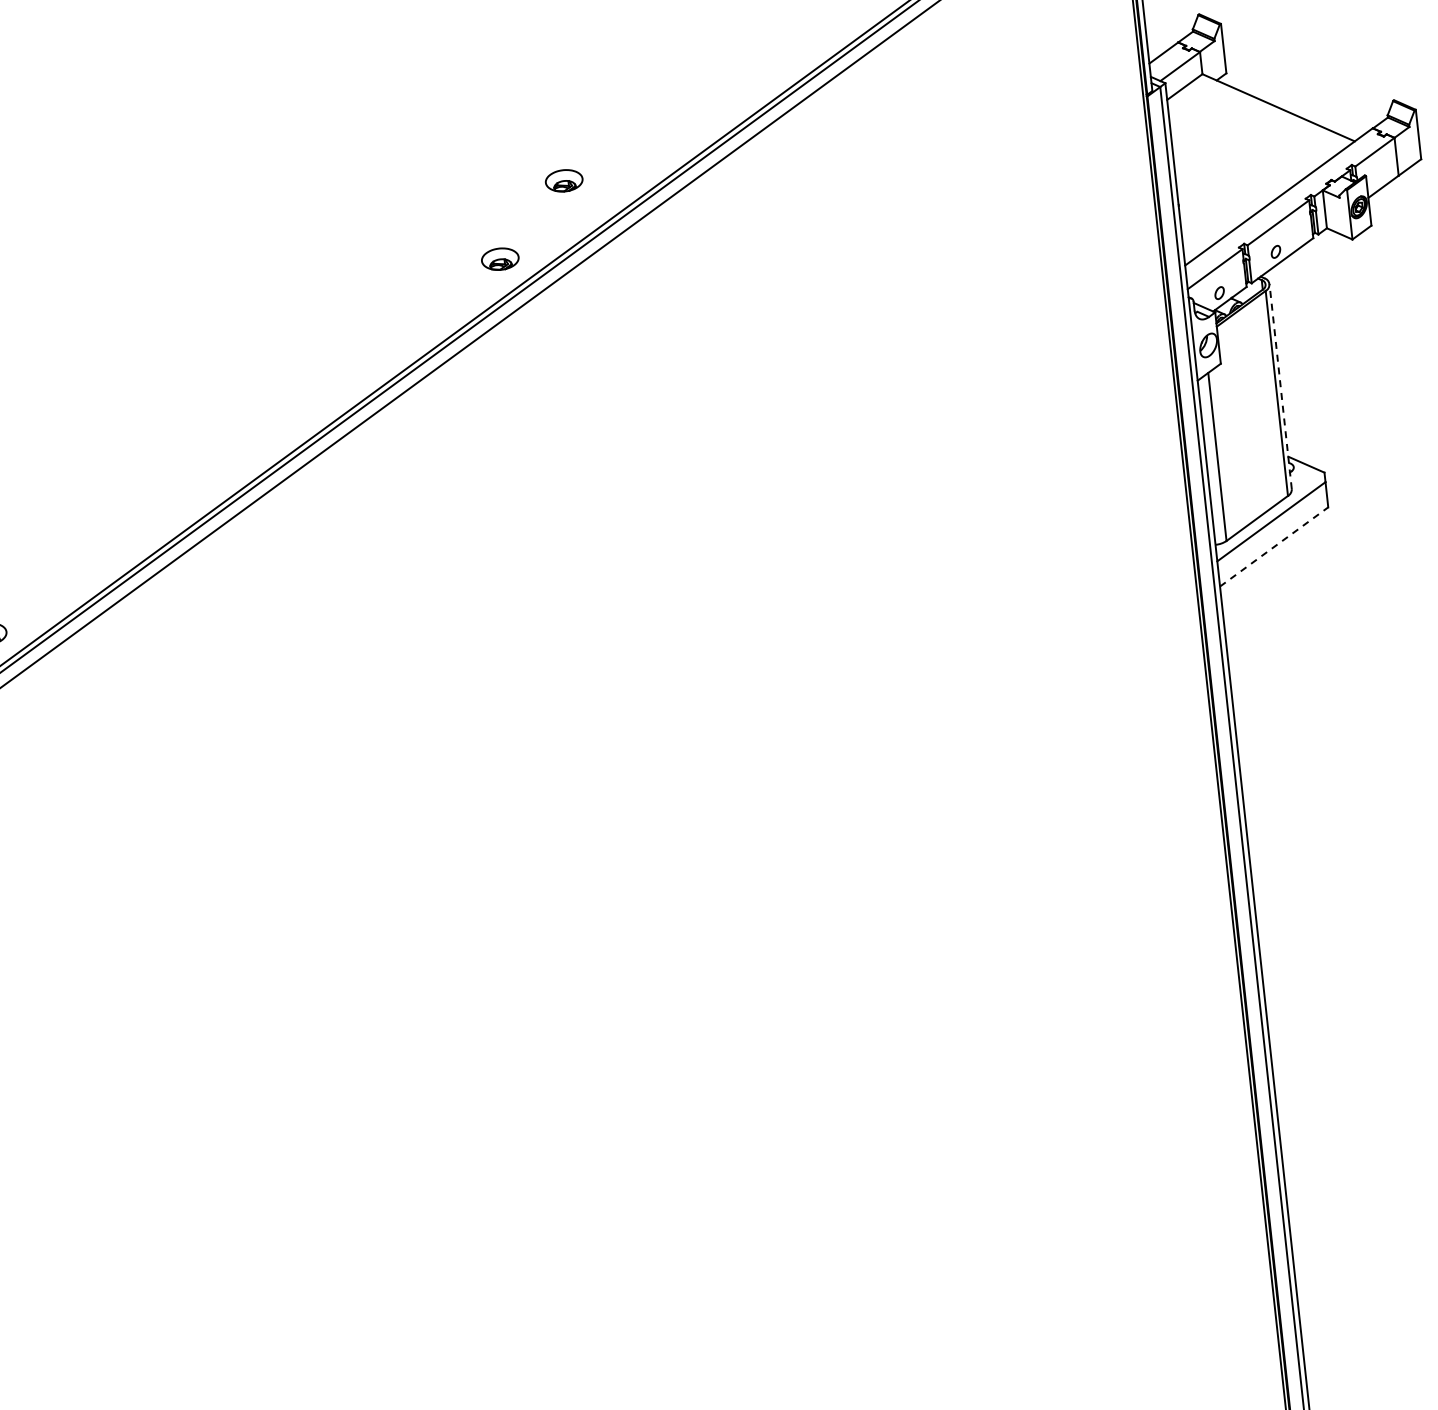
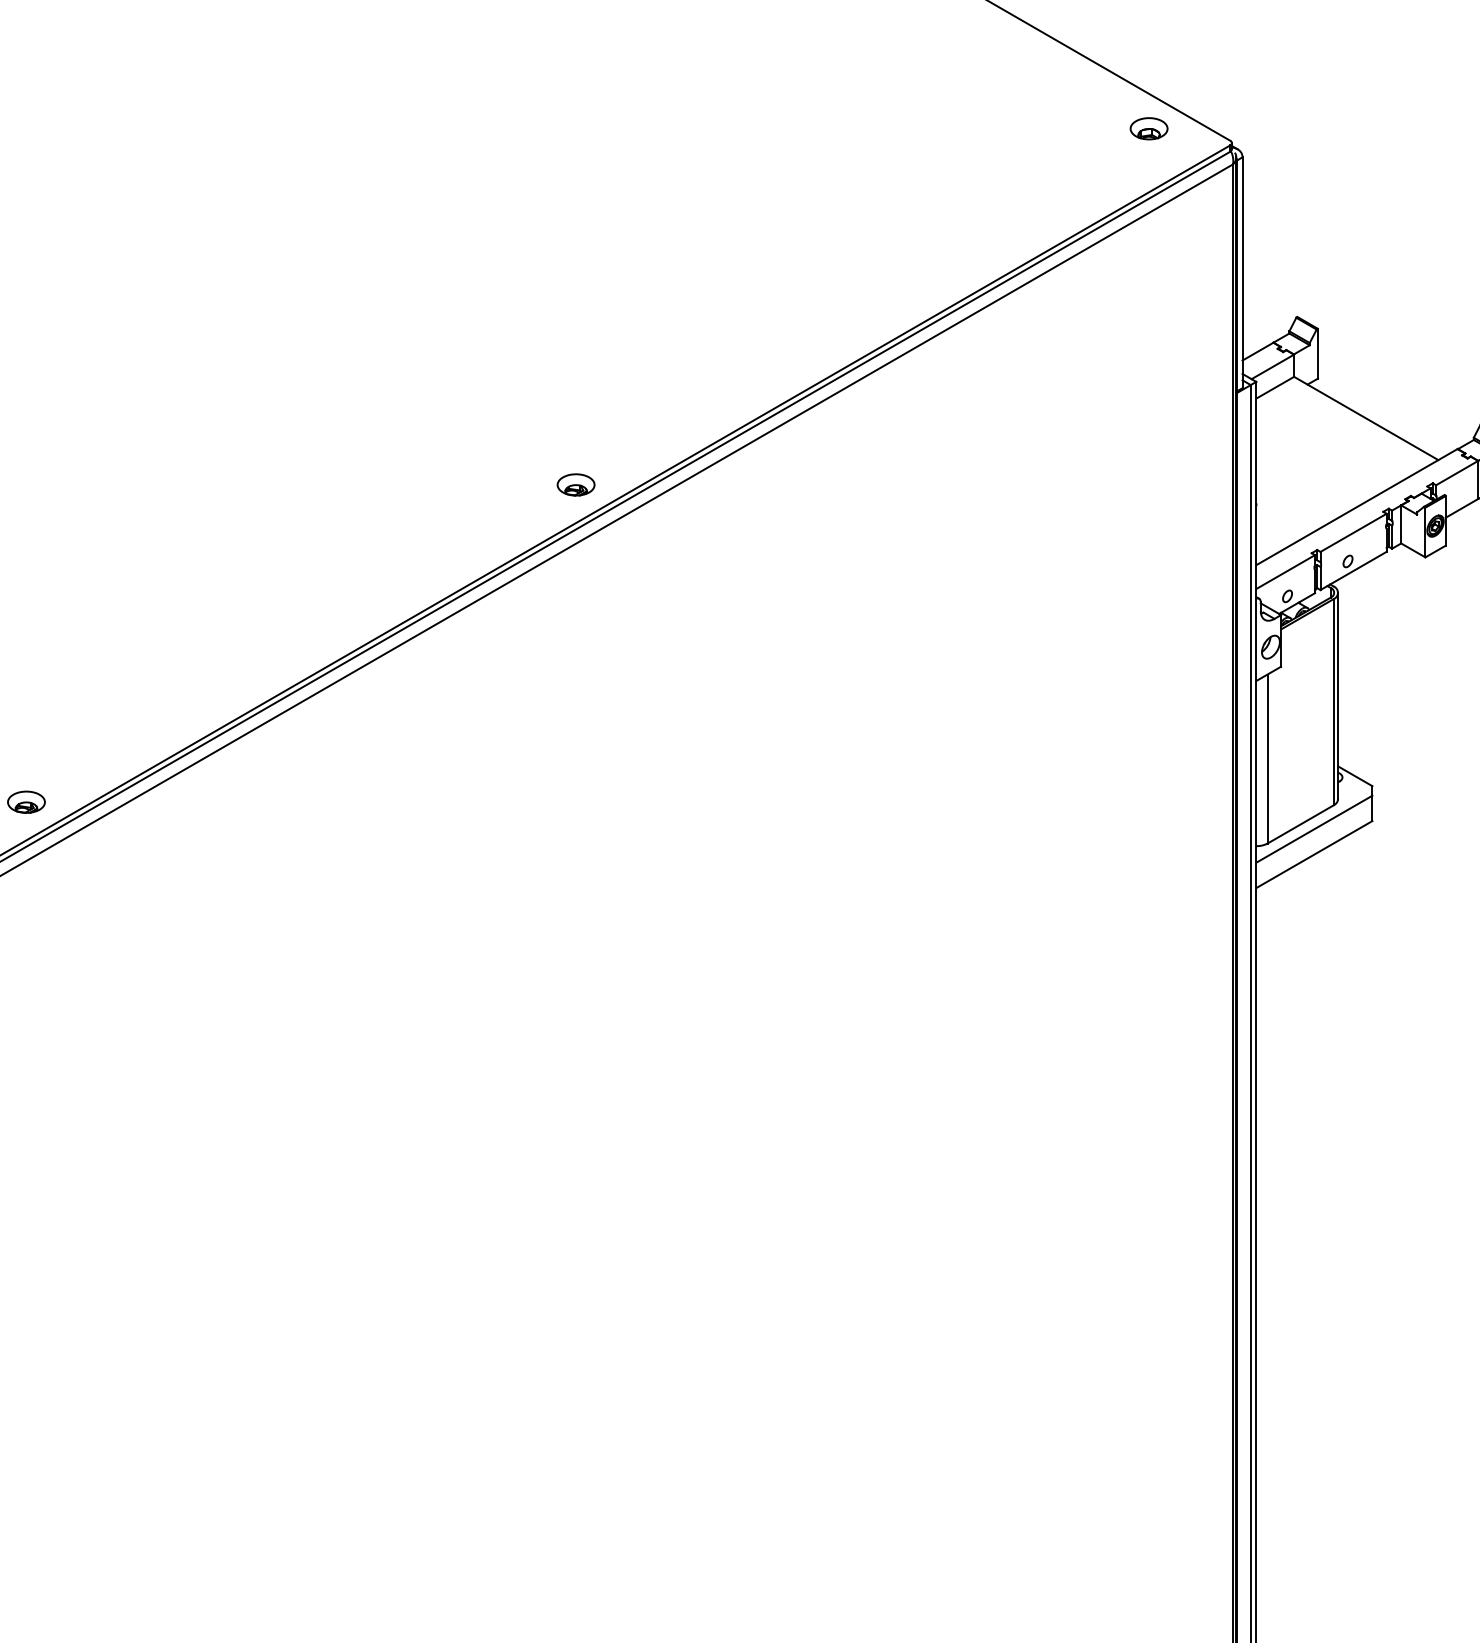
part: (563, 180) -> (647, 413), removed
line: (1280, 386) -> (1338, 695), dashed -> solid
line: (1274, 546) -> (1314, 854), dashed -> solid

